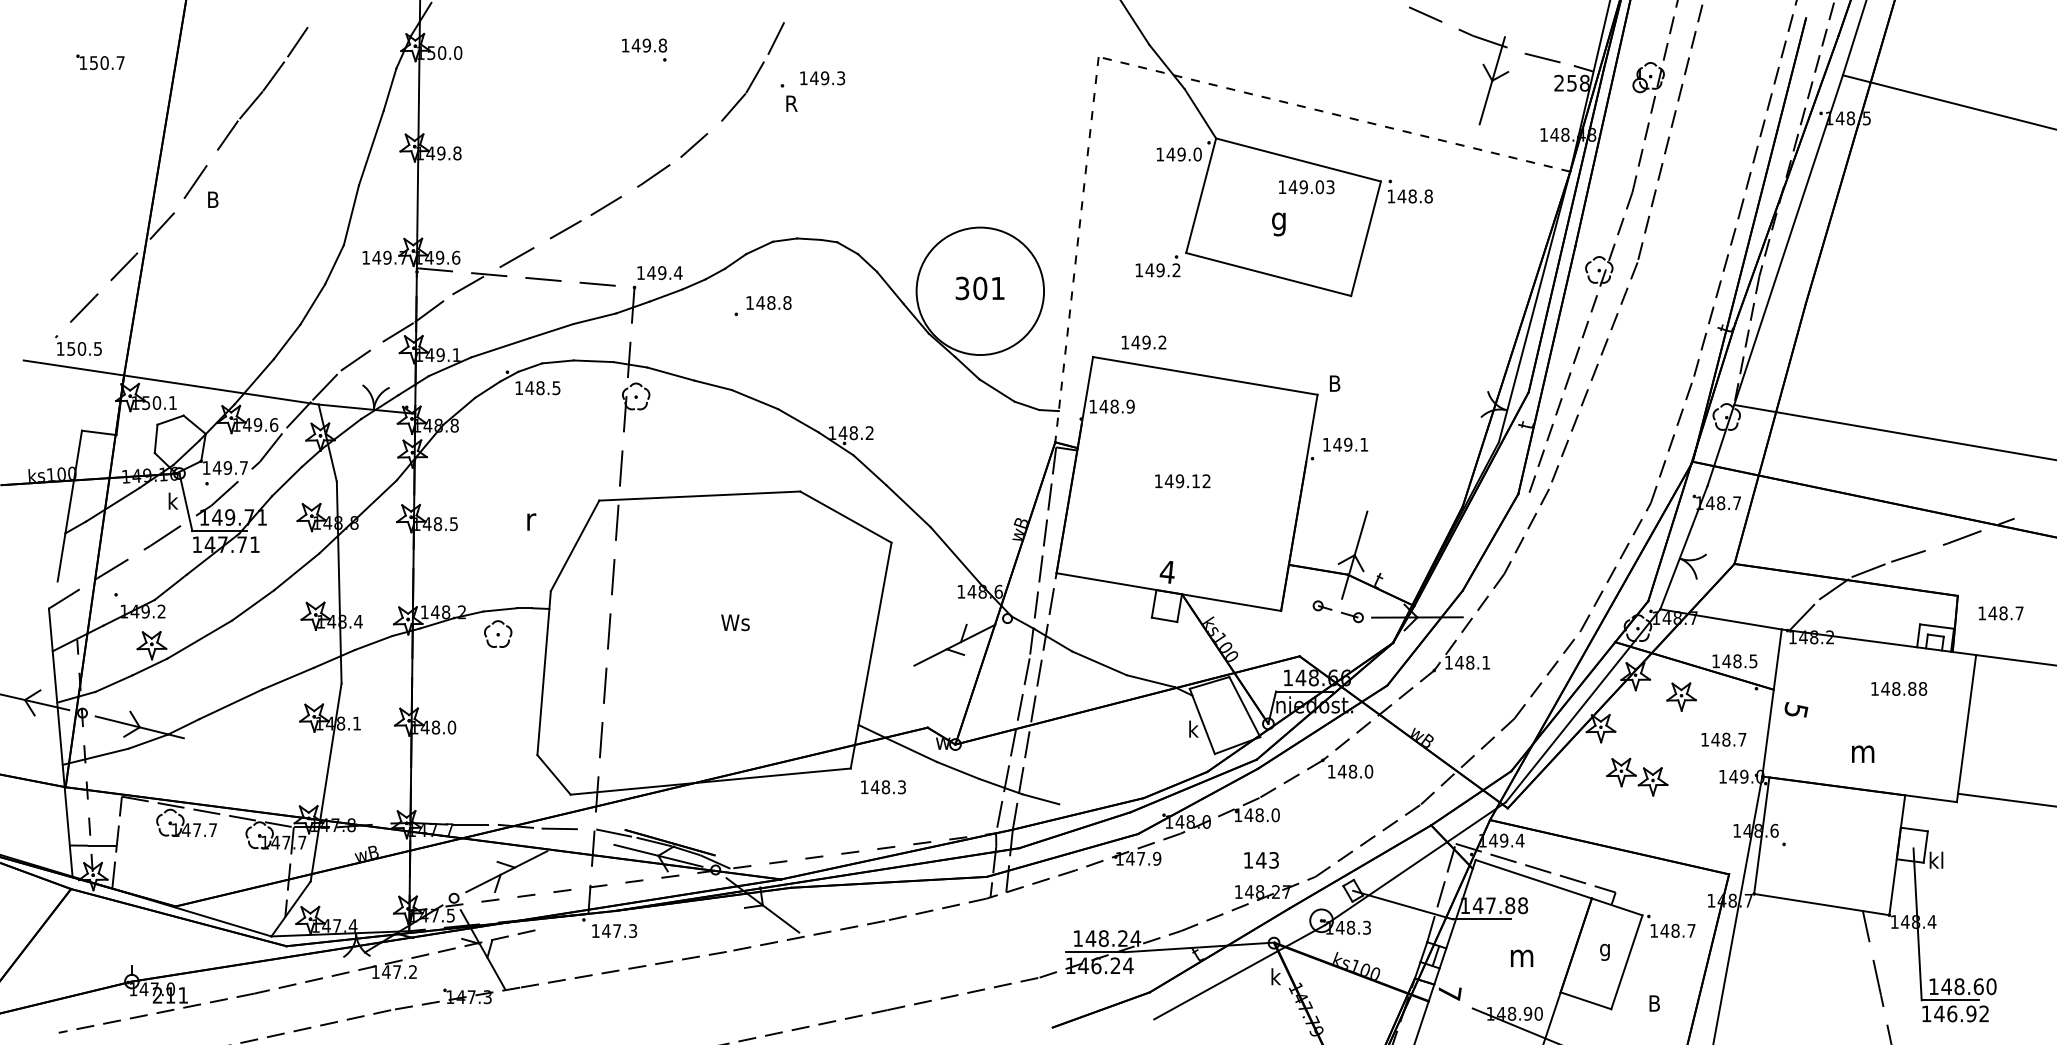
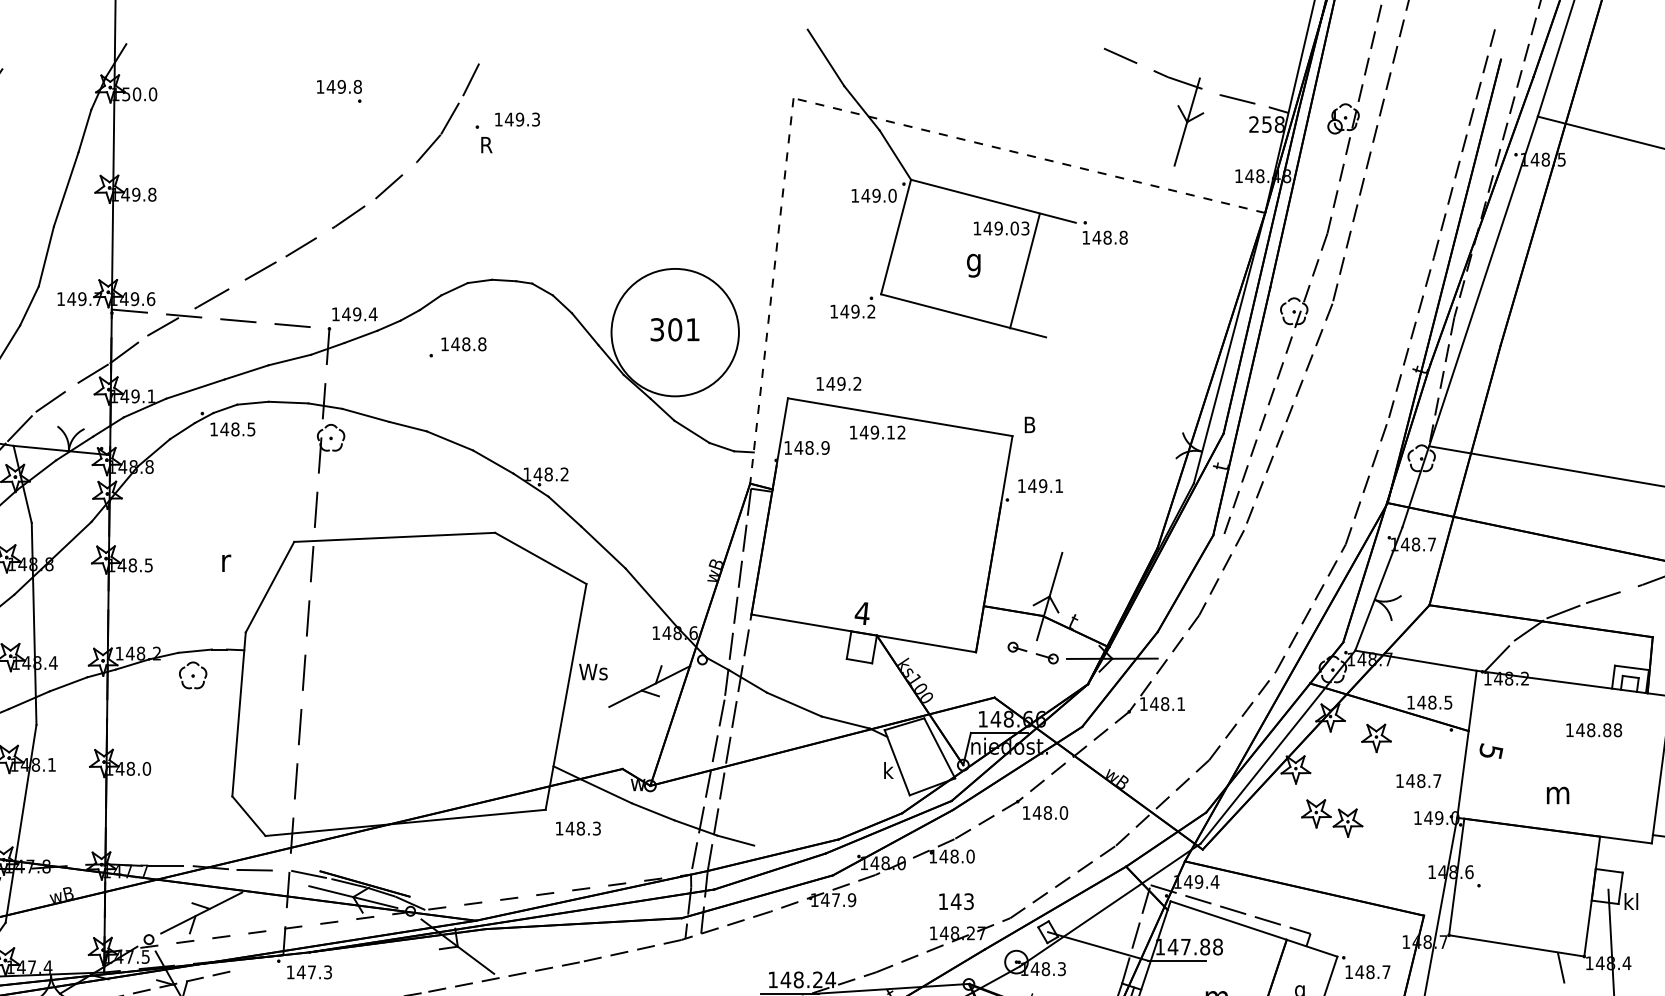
line: (1365, 238) -> (1024, 270), moved
text: (1182, 481) -> (877, 432), moved
text: (735, 622) -> (593, 671), moved

